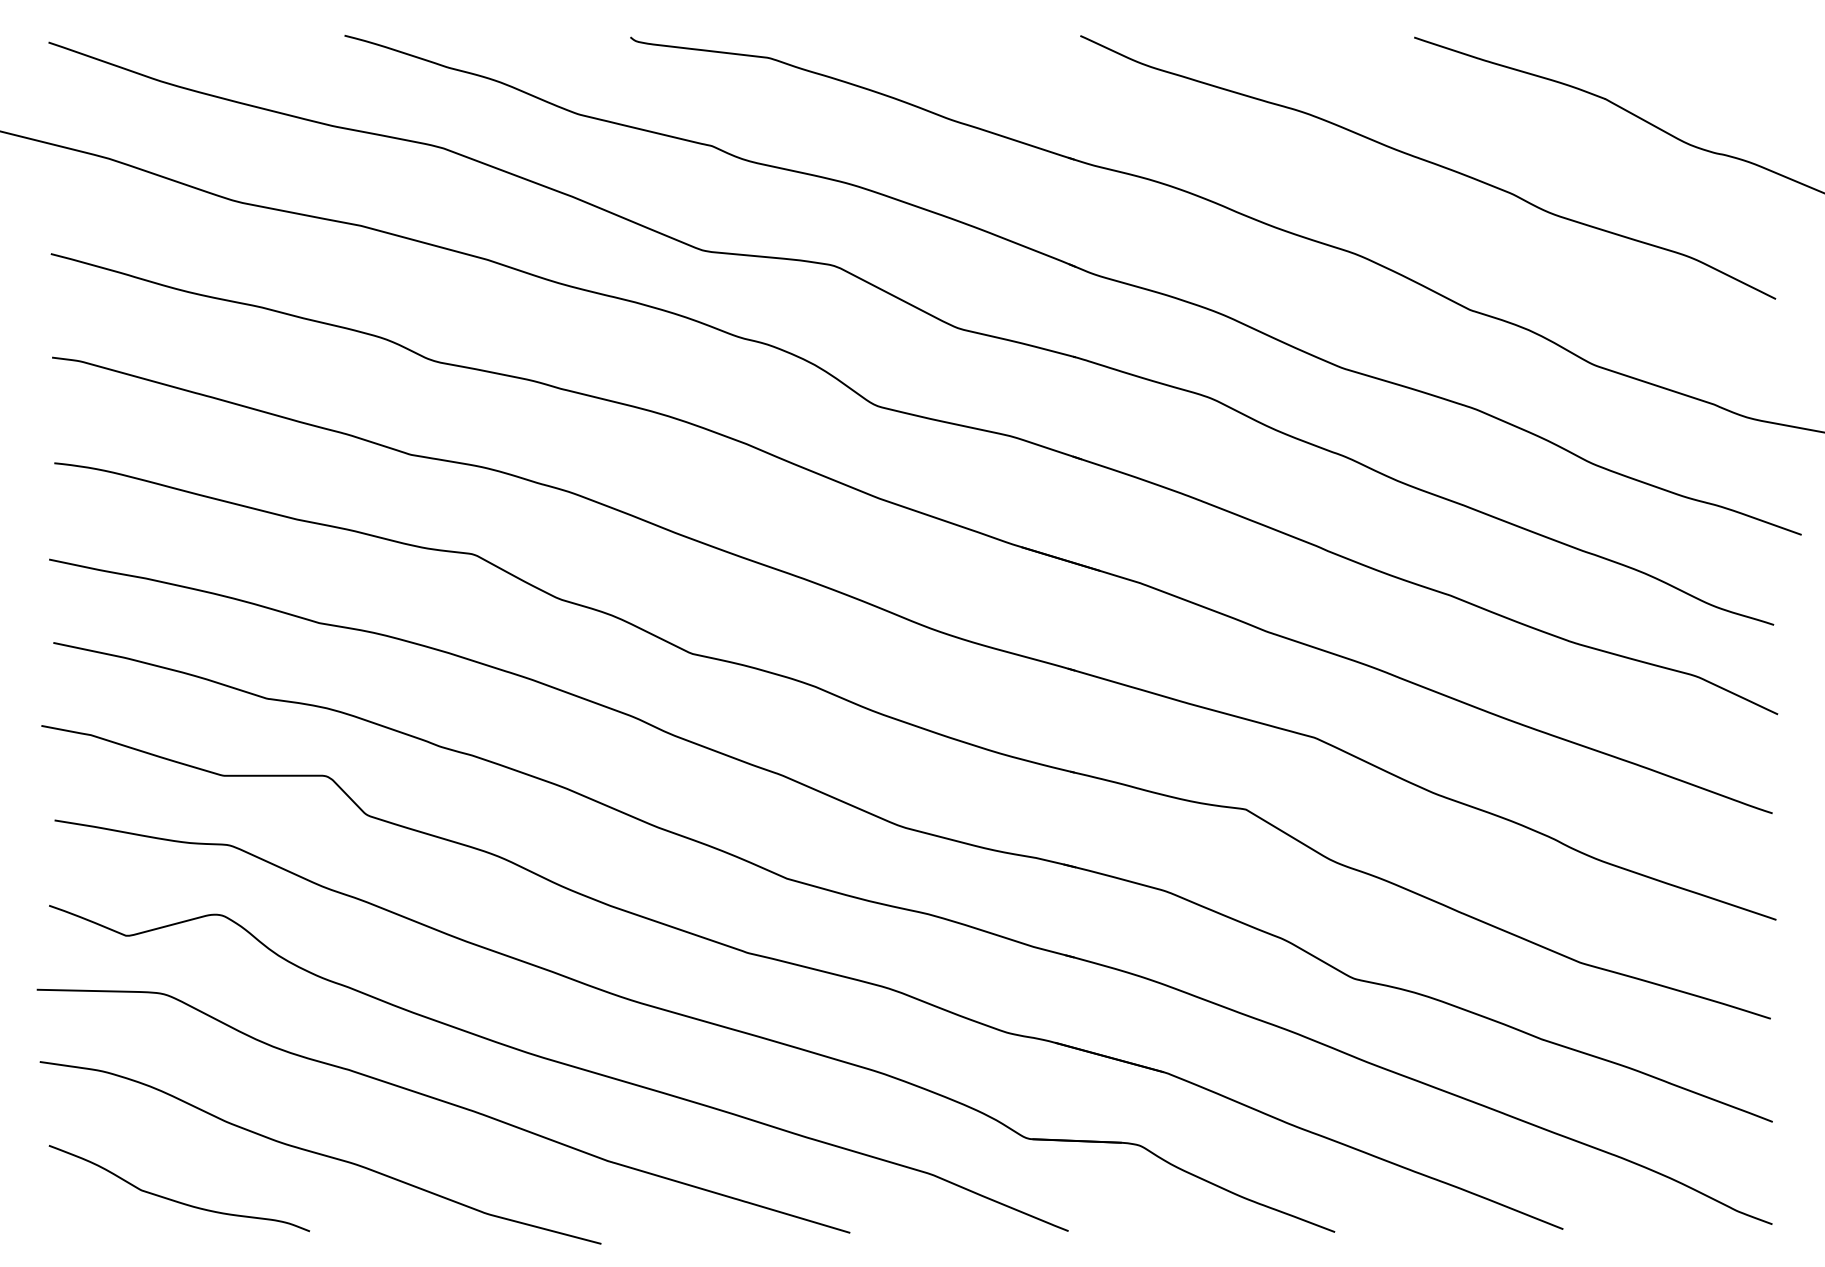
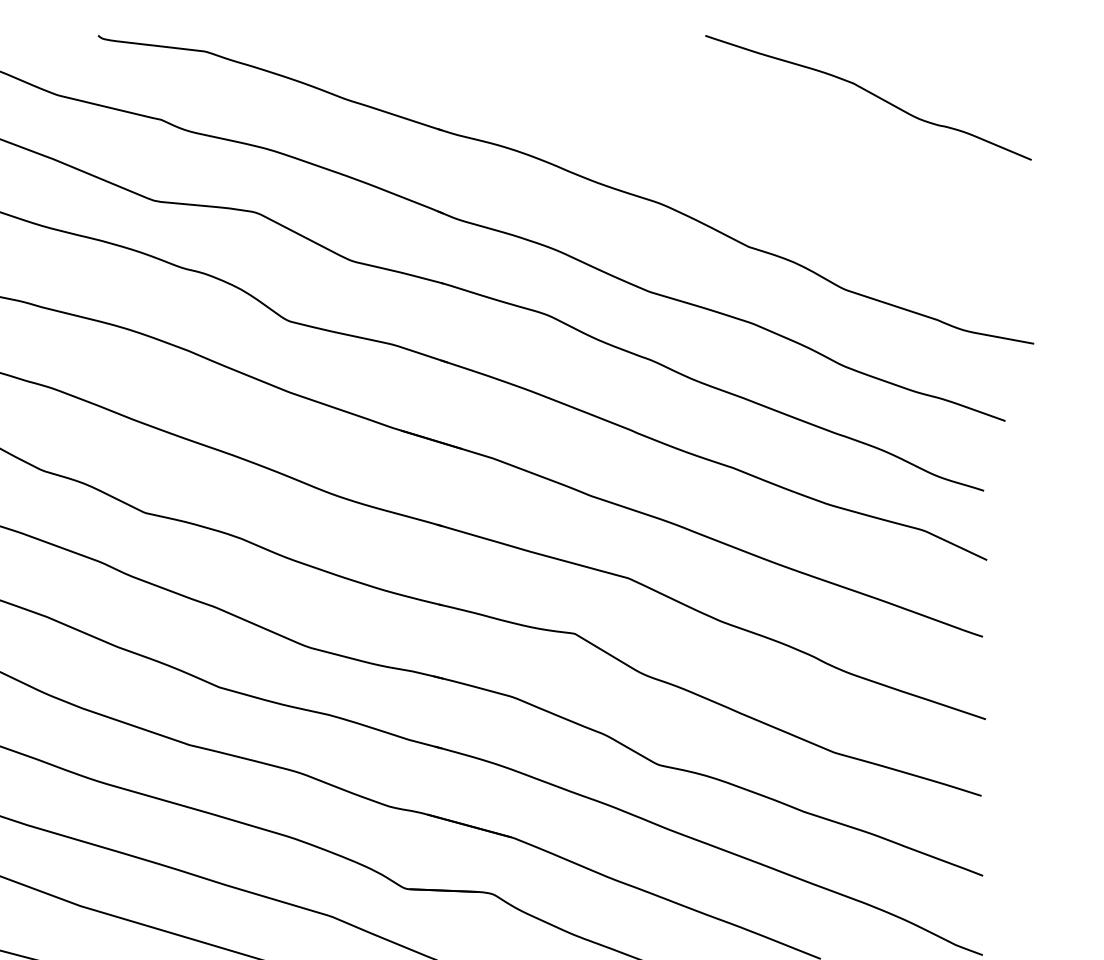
curve: (1430, 163) -> (717, 133), removed

